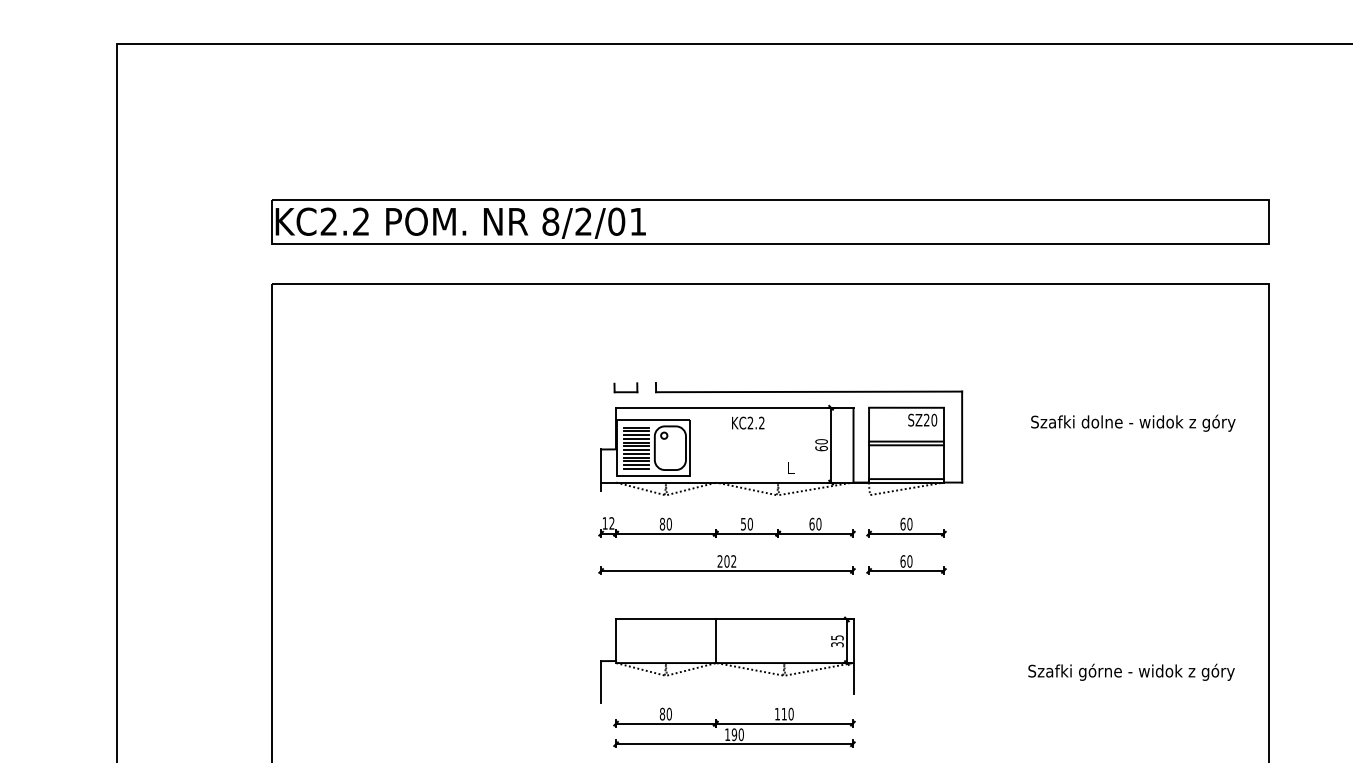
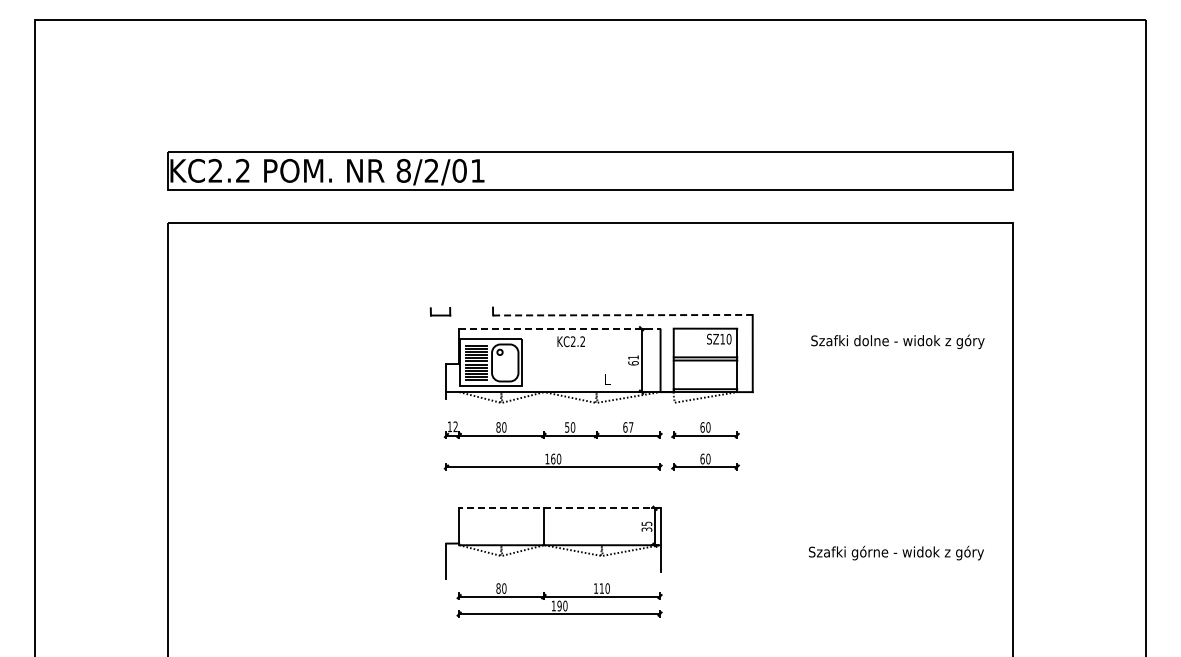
part: (625, 387) -> (440, 311), moved
line: (808, 392) -> (622, 315), solid -> dashed
line: (734, 407) -> (559, 328), solid -> dashed
text: (926, 419) -> (722, 338), SZ20 -> SZ10
text: (821, 441) -> (633, 357), 60 -> 61
text: (819, 524) -> (631, 427), 60 -> 67
text: (727, 560) -> (553, 458), 202 -> 160
line: (734, 619) -> (559, 508), solid -> dashed

